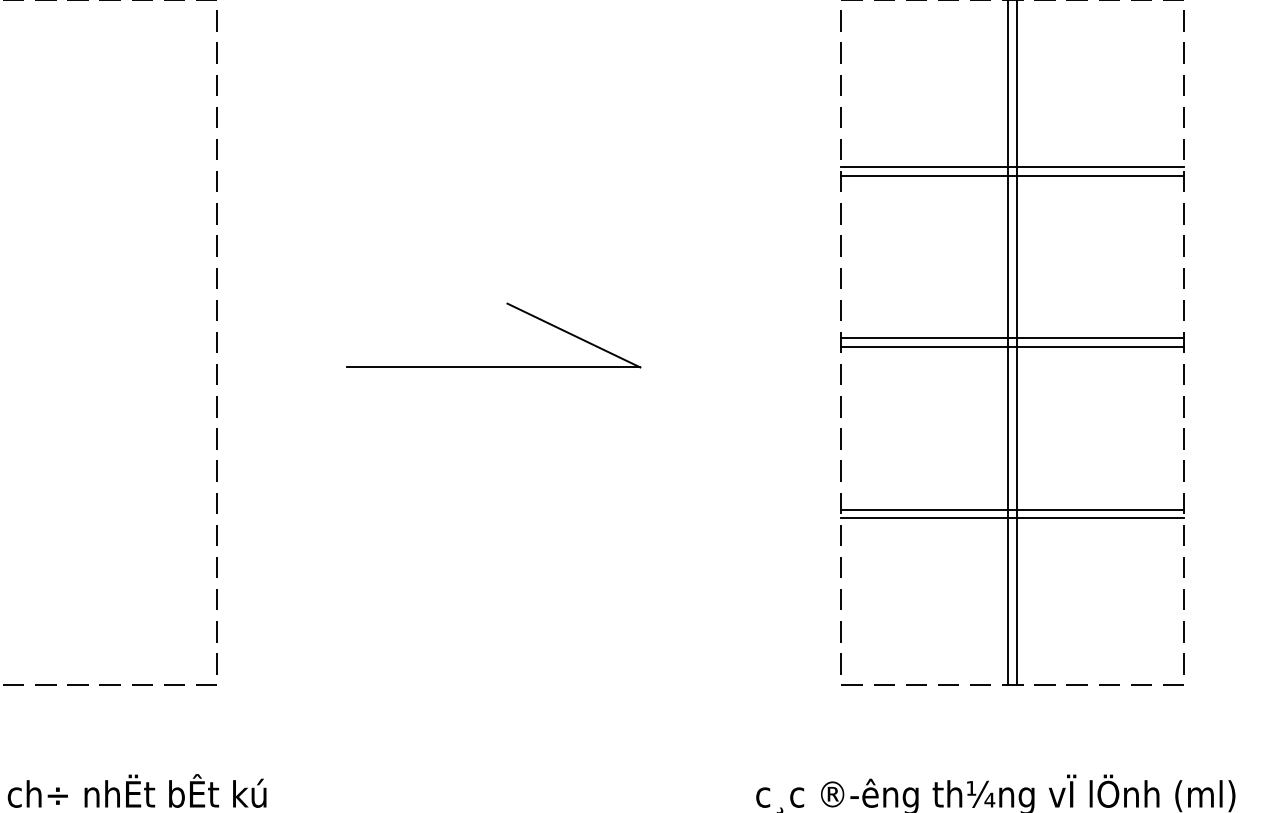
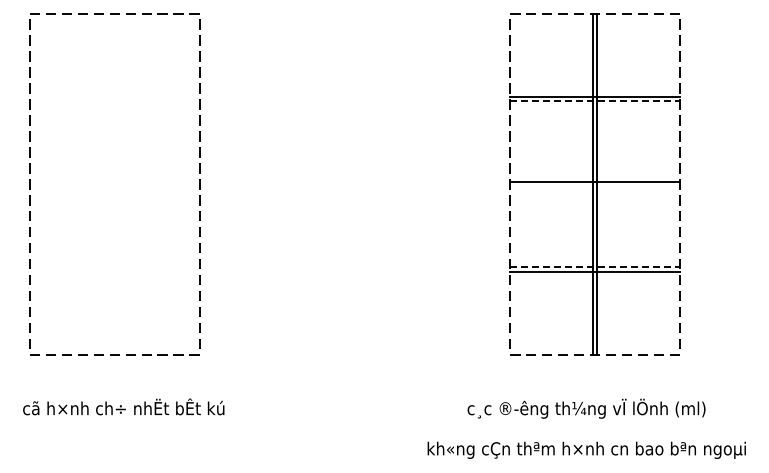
line: (1013, 175) -> (595, 101), solid -> dashed
part: (508, 306) -> (344, 166), removed
line: (1011, 347) -> (594, 186), removed
line: (1013, 510) -> (595, 267), solid -> dashed

